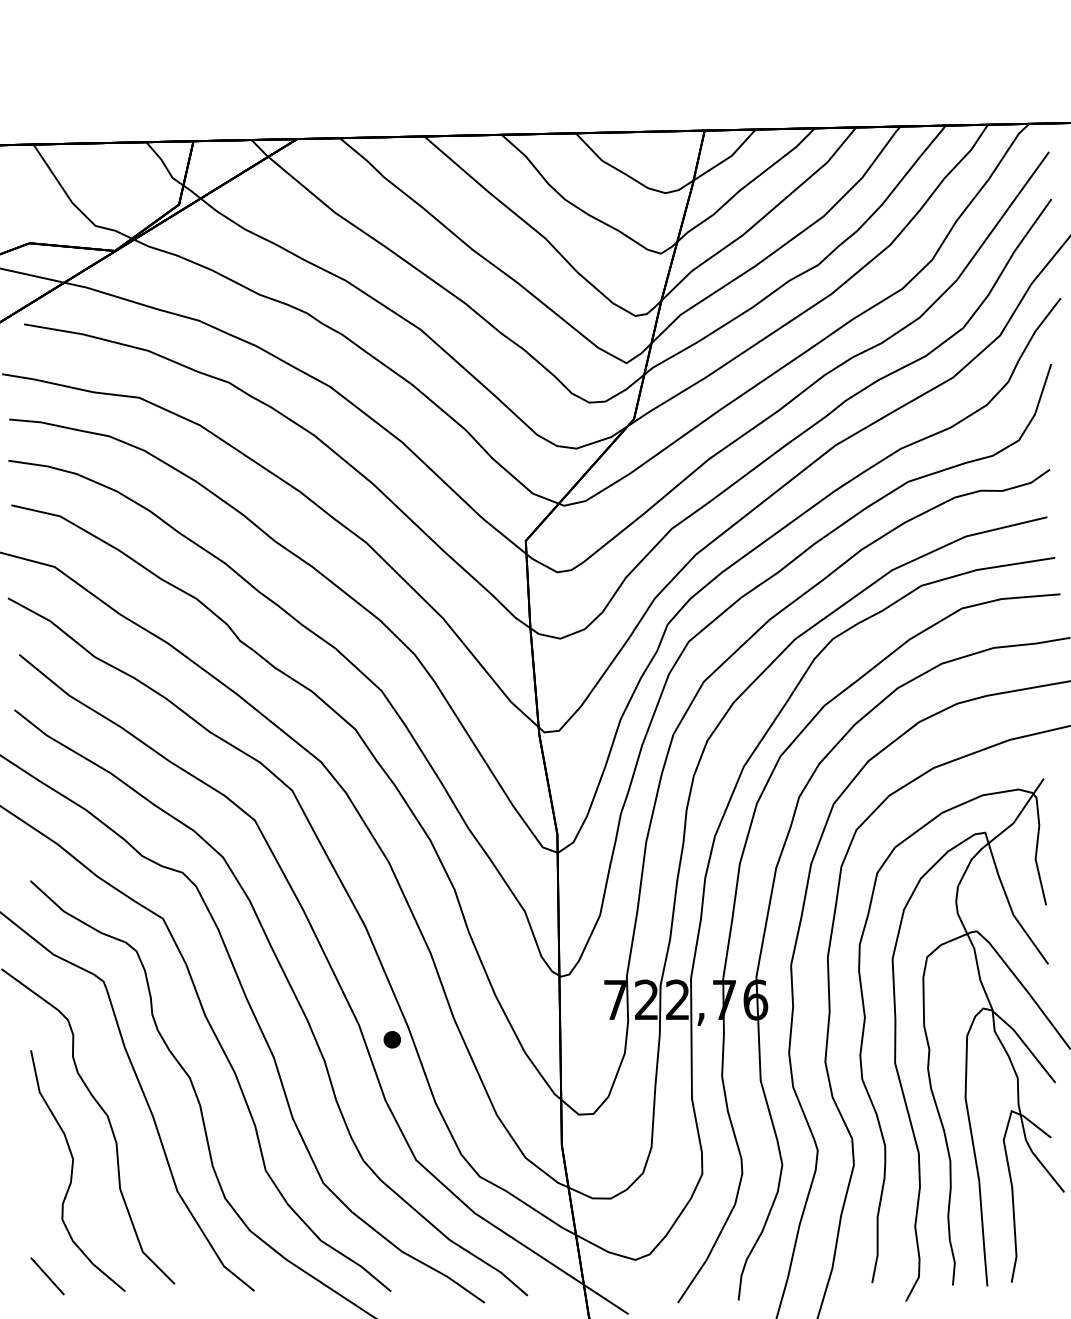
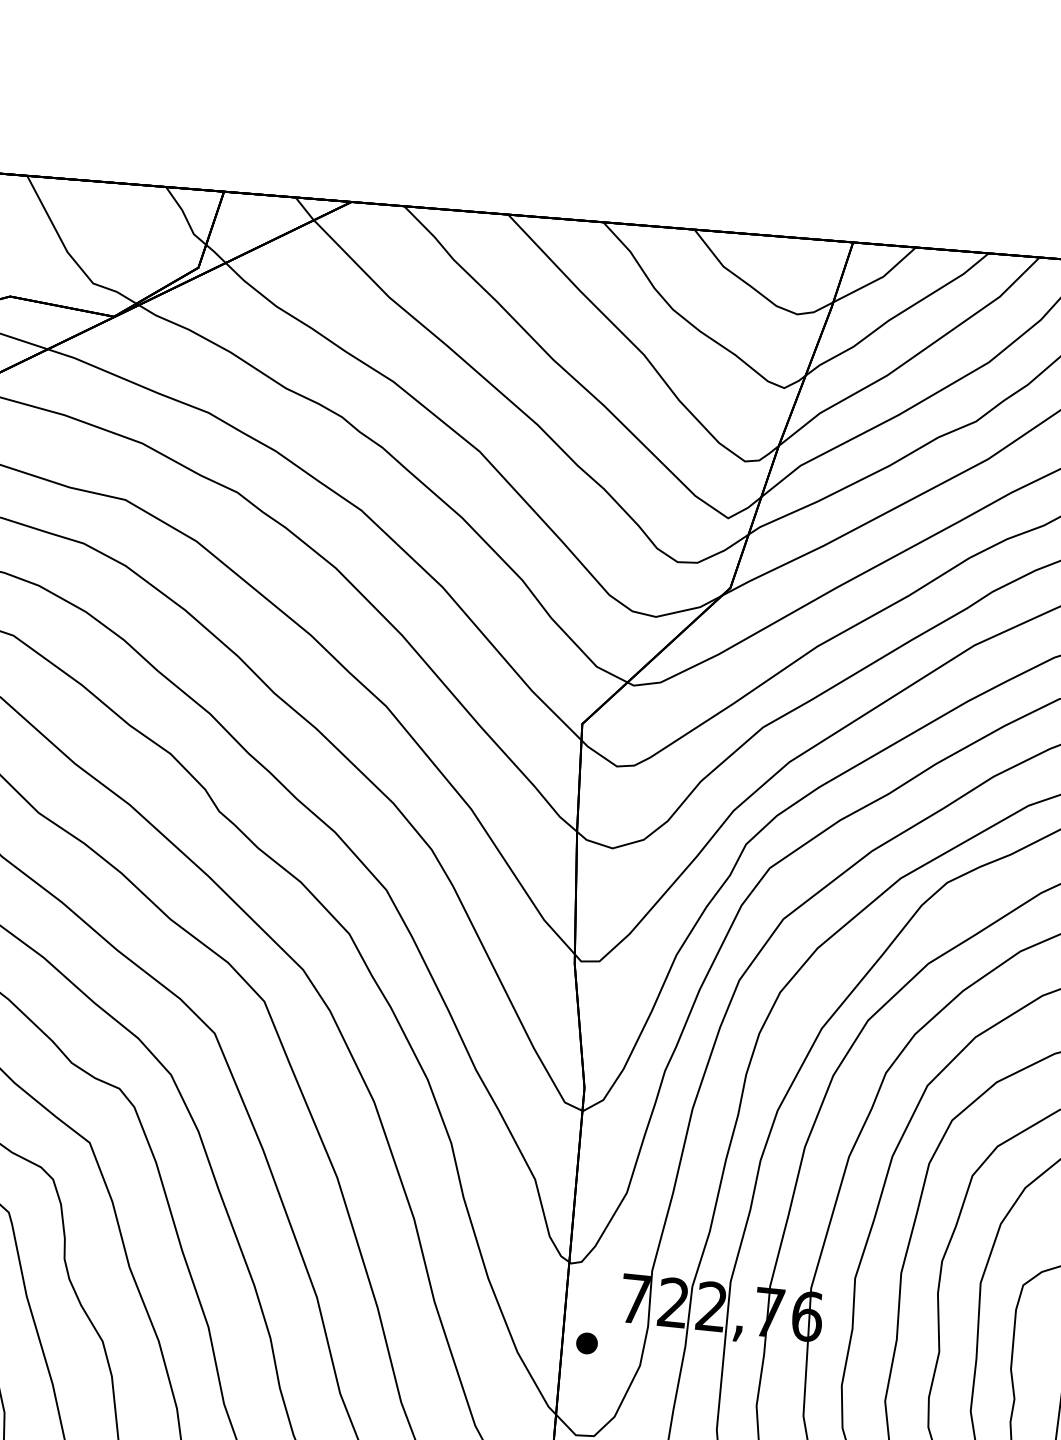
part: (391, 1039) -> (586, 1342), moved

